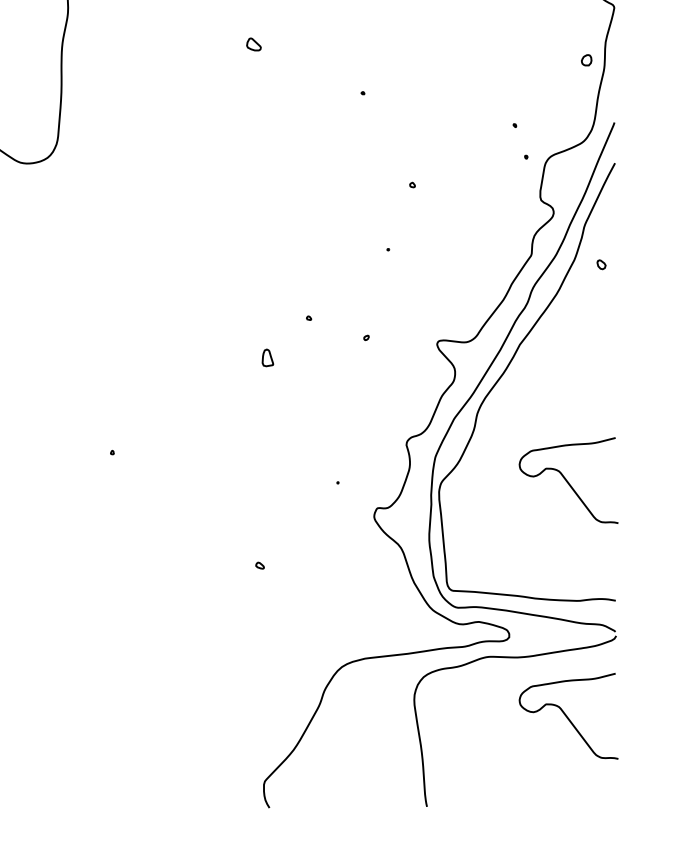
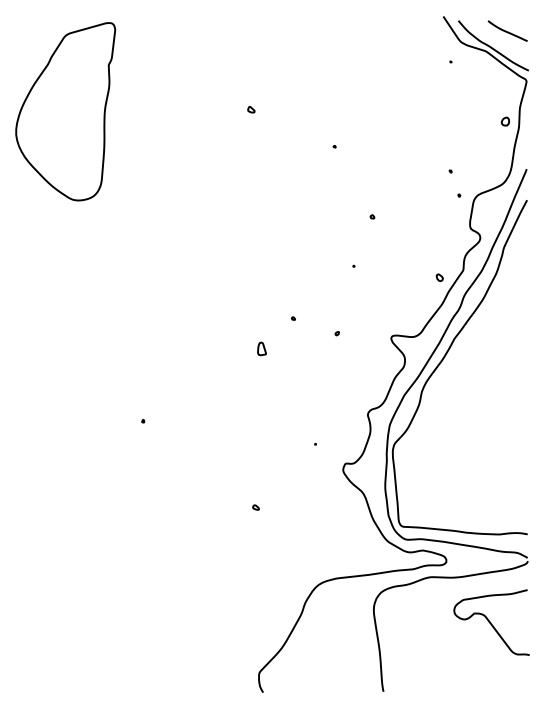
part: (254, 44) -> (251, 109), size x0.62
part: (601, 264) -> (439, 277), moved
curve: (568, 480) -> (491, 442), removed

